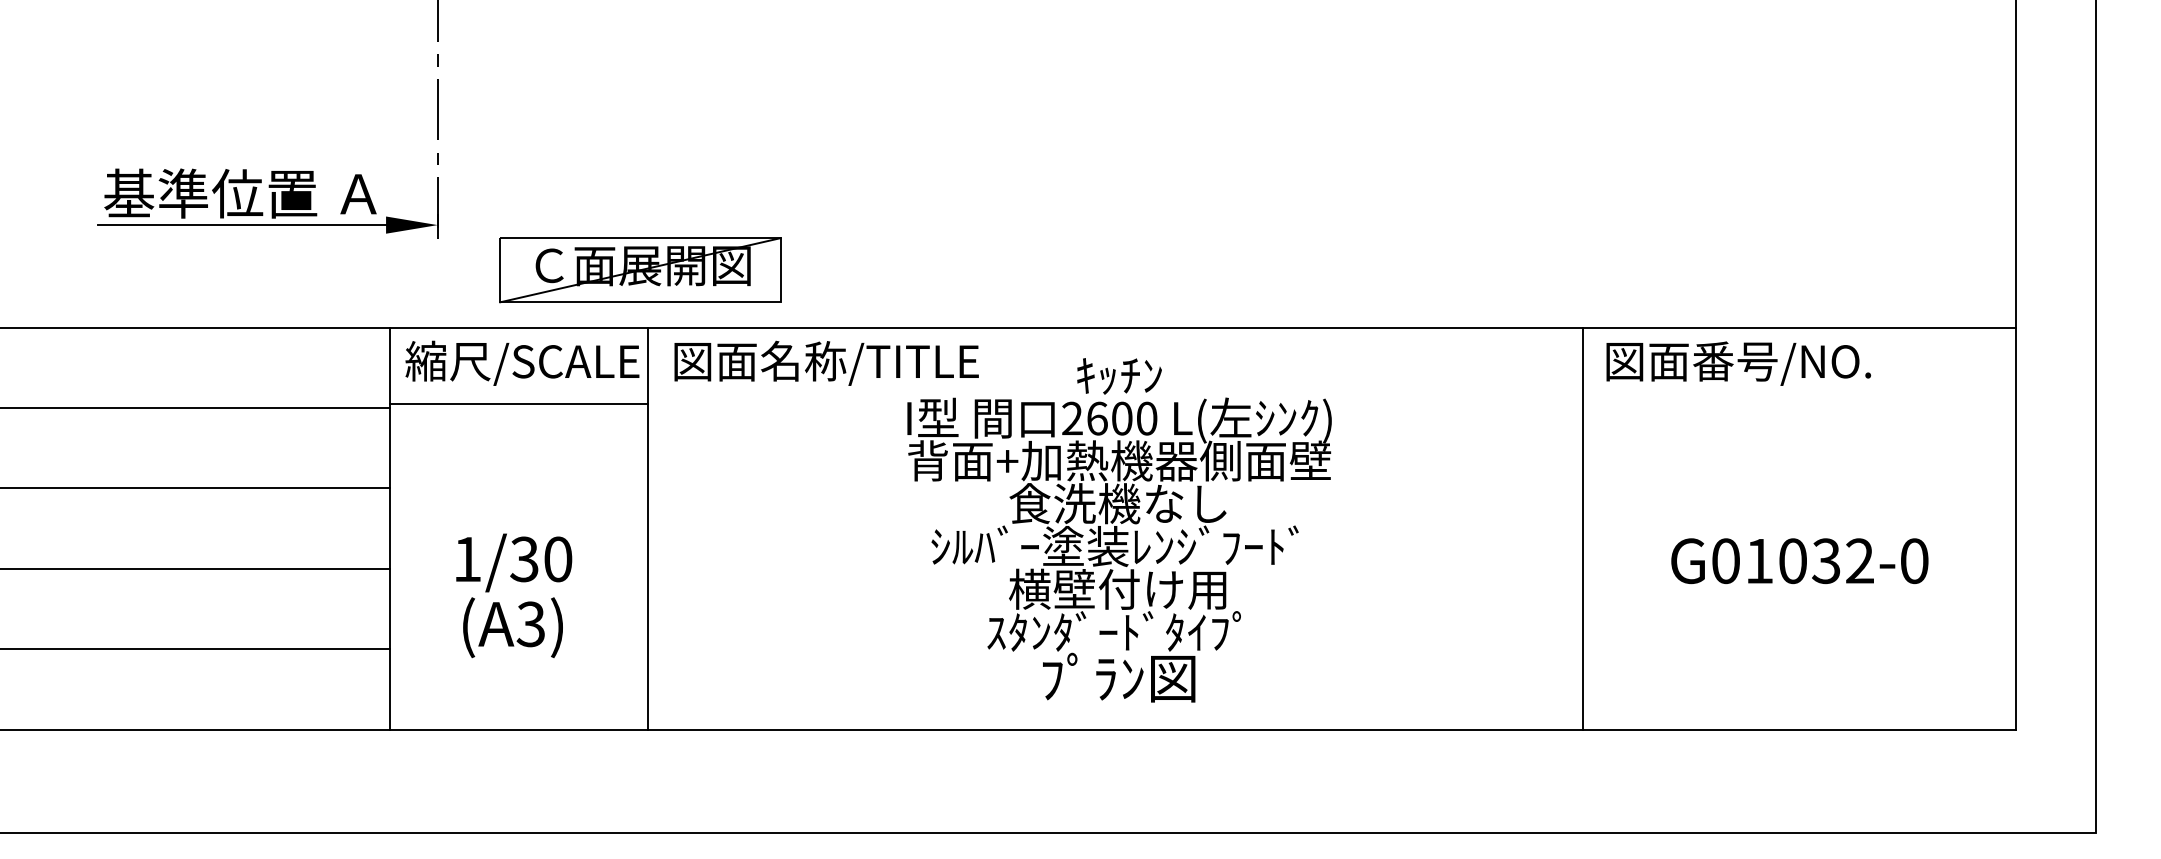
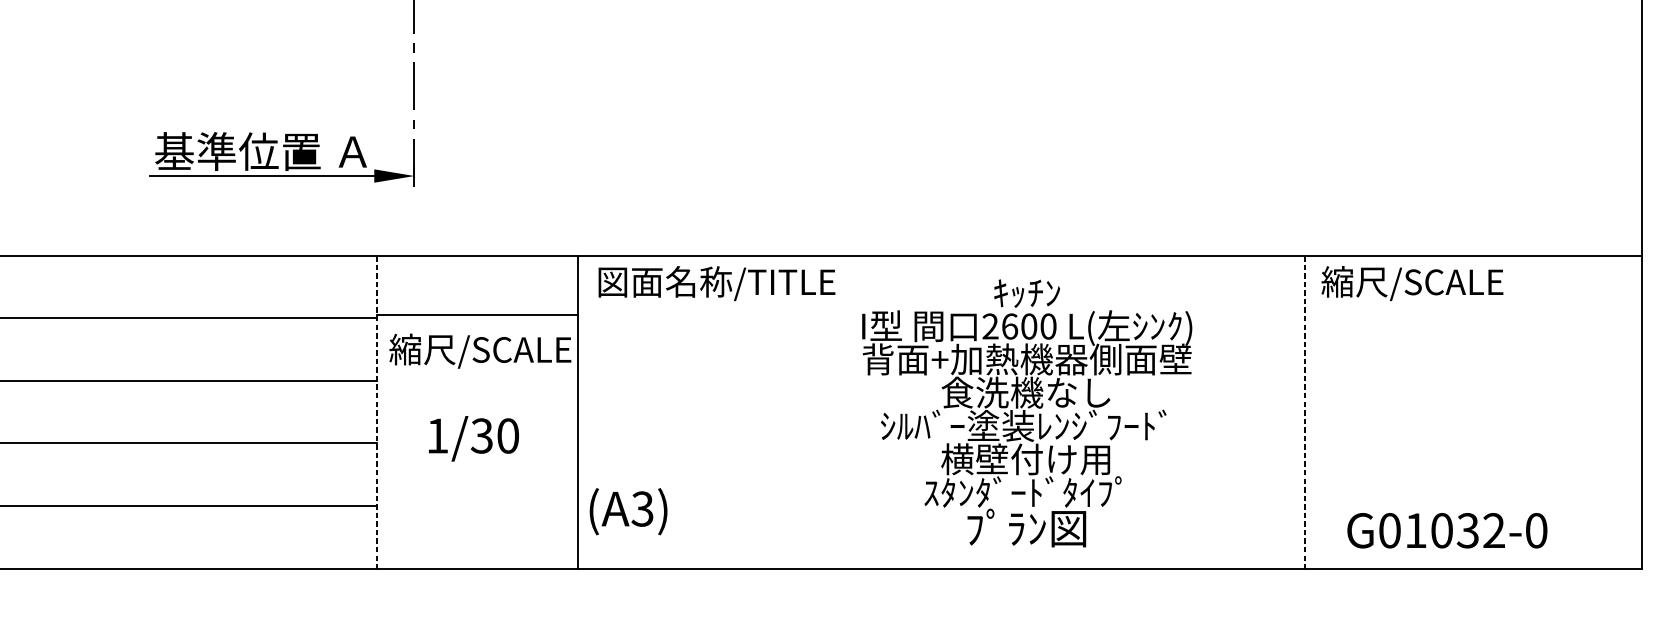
part: (640, 270) -> (572, 211), removed
text: (522, 362) -> (480, 350), moved
text: (1737, 362) -> (1425, 282), 図面番号/NO. -> 縮尺/SCALE
line: (389, 528) -> (376, 411), solid -> dashed
line: (1583, 528) -> (1305, 411), solid -> dashed
text: (1119, 530) -> (1027, 413), moved
text: (1799, 561) -> (1447, 530), moved
text: (512, 627) -> (628, 511), moved

